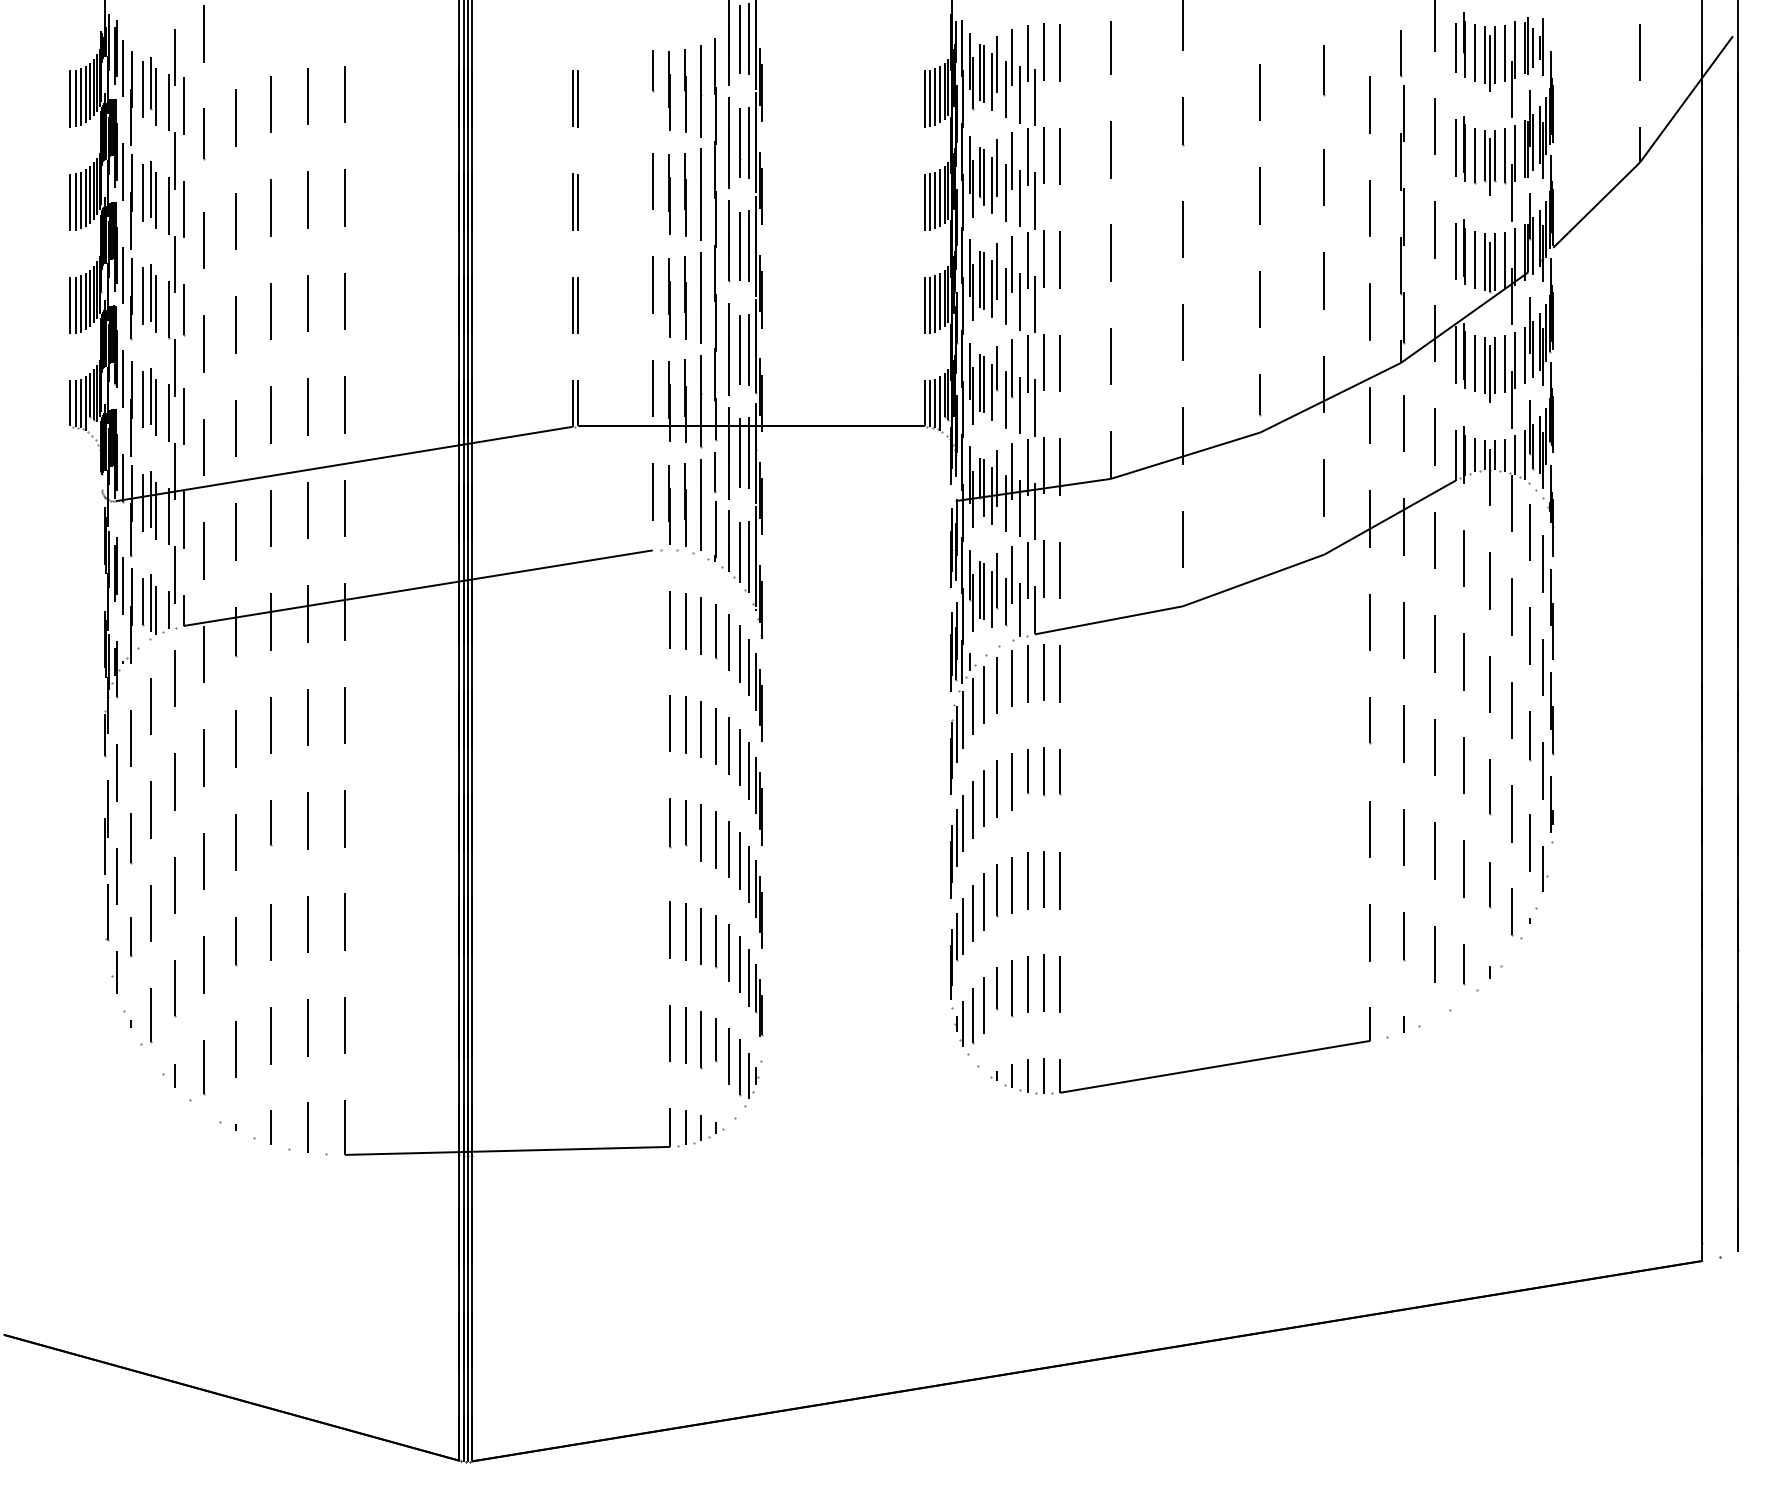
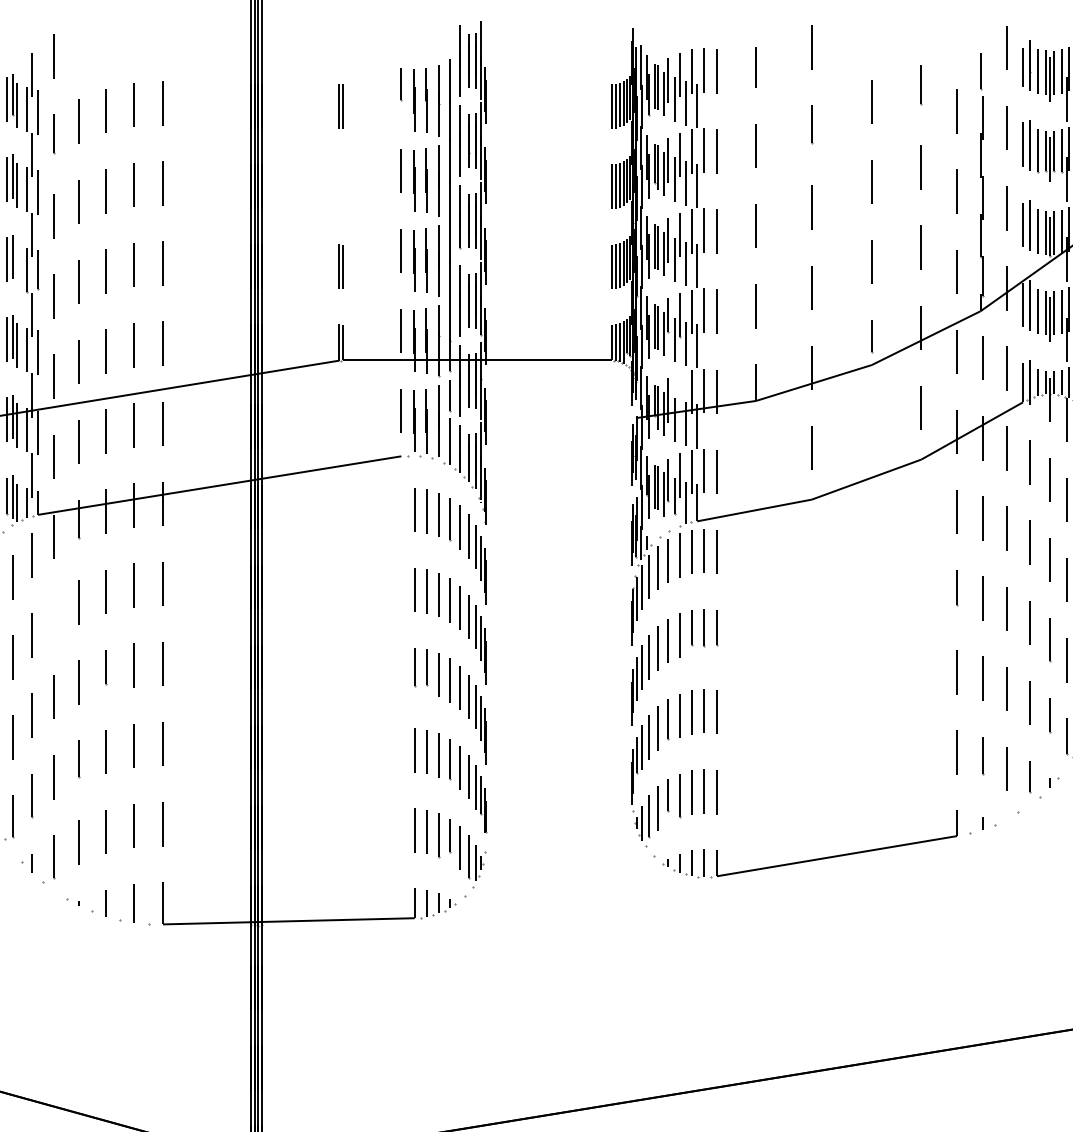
part: (575, 201) -> (341, 186), removed
line: (155, 303) -> (16, 265), removed
line: (1012, 471) -> (679, 395), removed
line: (204, 757) -> (54, 616), removed

